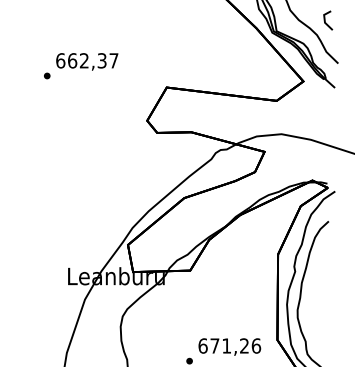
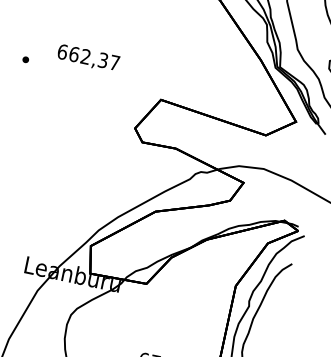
part: (47, 75) -> (26, 59), moved

